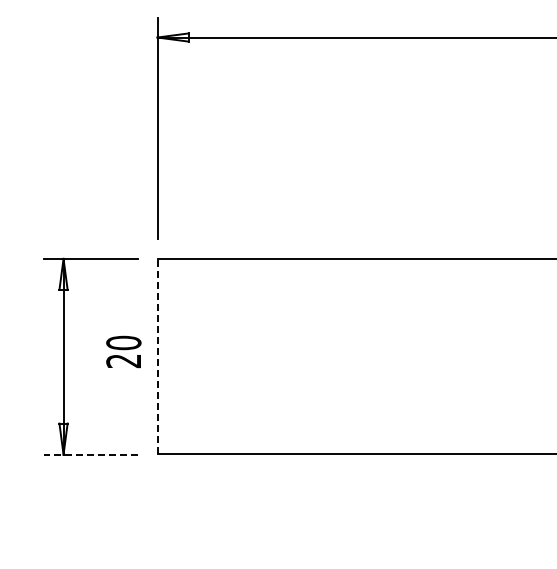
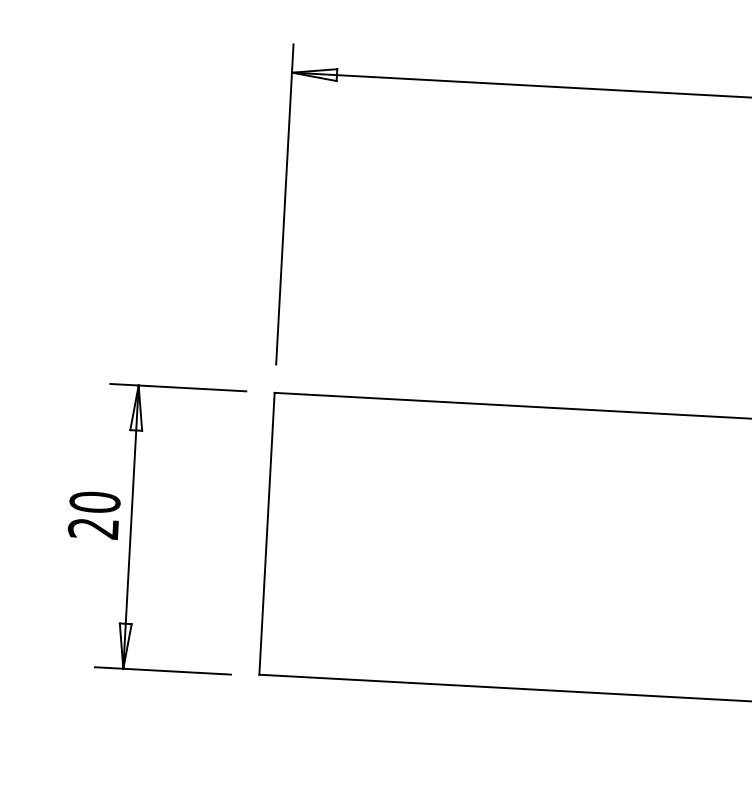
text: (123, 351) -> (93, 514), moved
line: (157, 355) -> (266, 532), dashed -> solid
line: (90, 454) -> (162, 670), dashed -> solid

